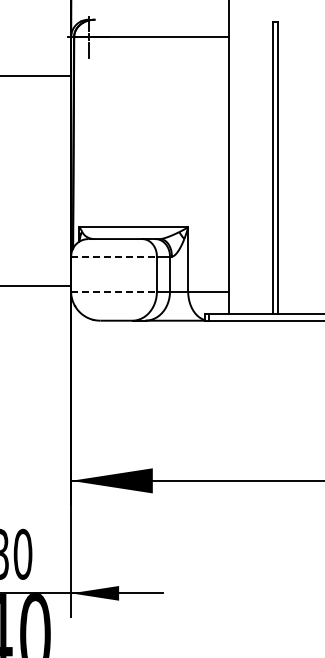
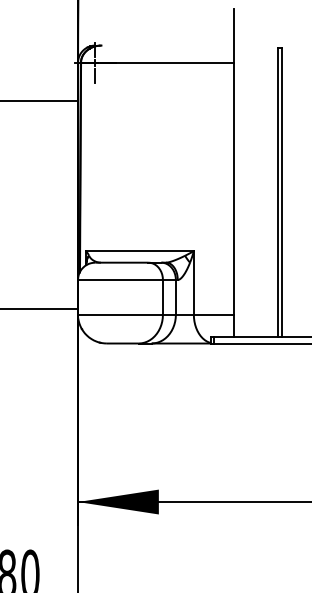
line: (114, 256) -> (120, 279), dashed -> solid
line: (114, 291) -> (120, 314), dashed -> solid

